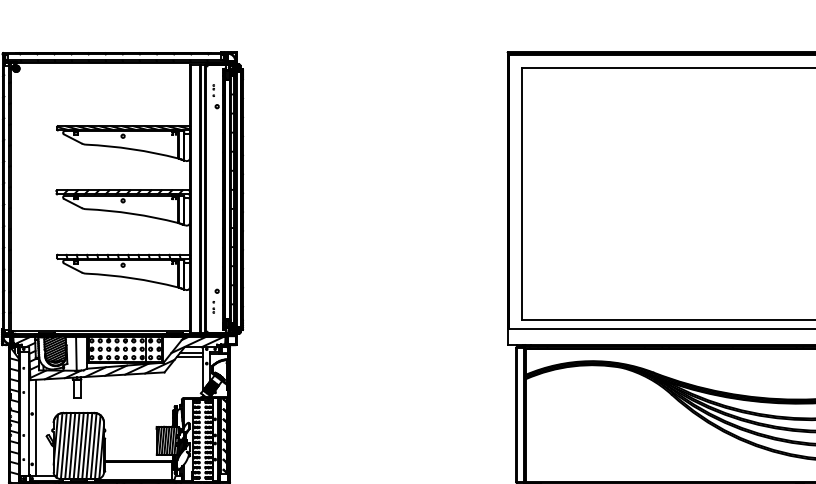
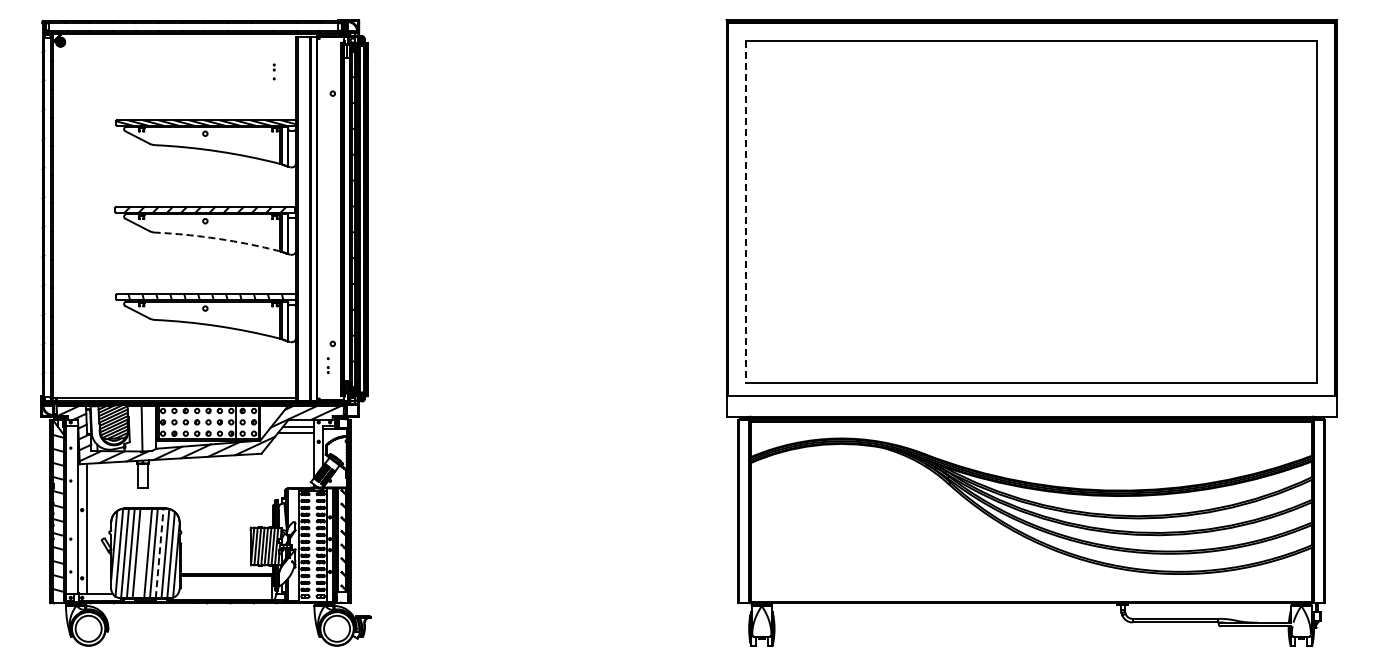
part: (213, 90) -> (273, 71), moved
line: (522, 194) -> (746, 212), solid -> dashed
arc: (132, 213) -> (218, 238), solid -> dashed
line: (76, 446) -> (142, 553), removed
line: (89, 446) -> (159, 553), solid -> dashed

